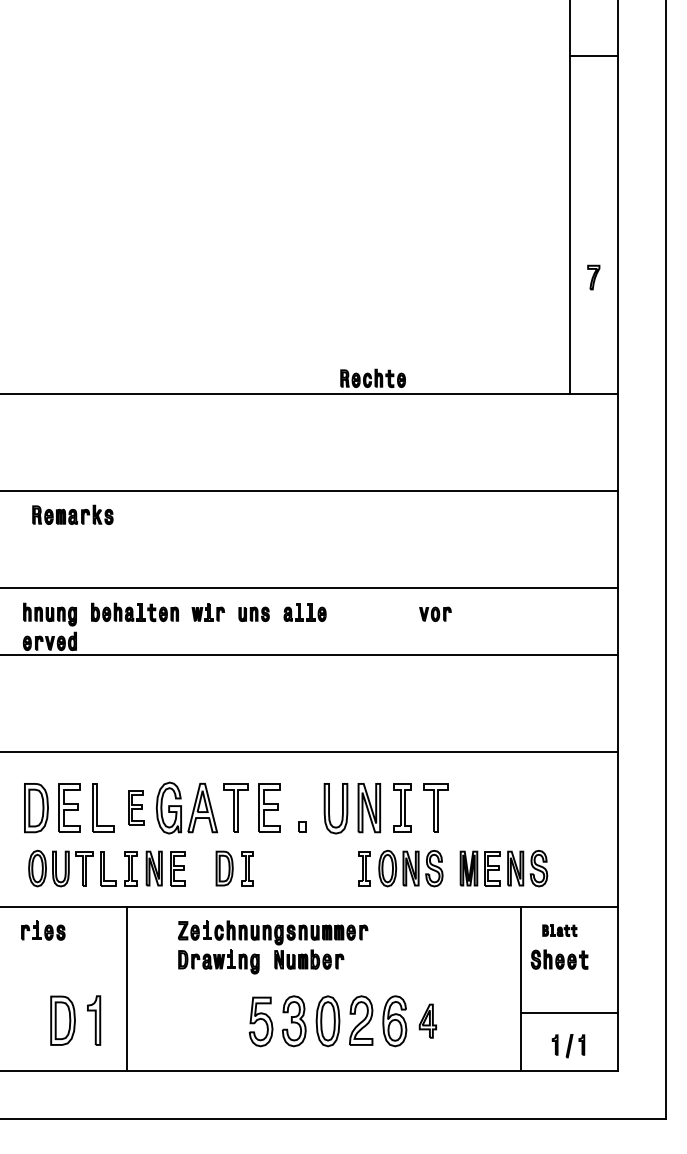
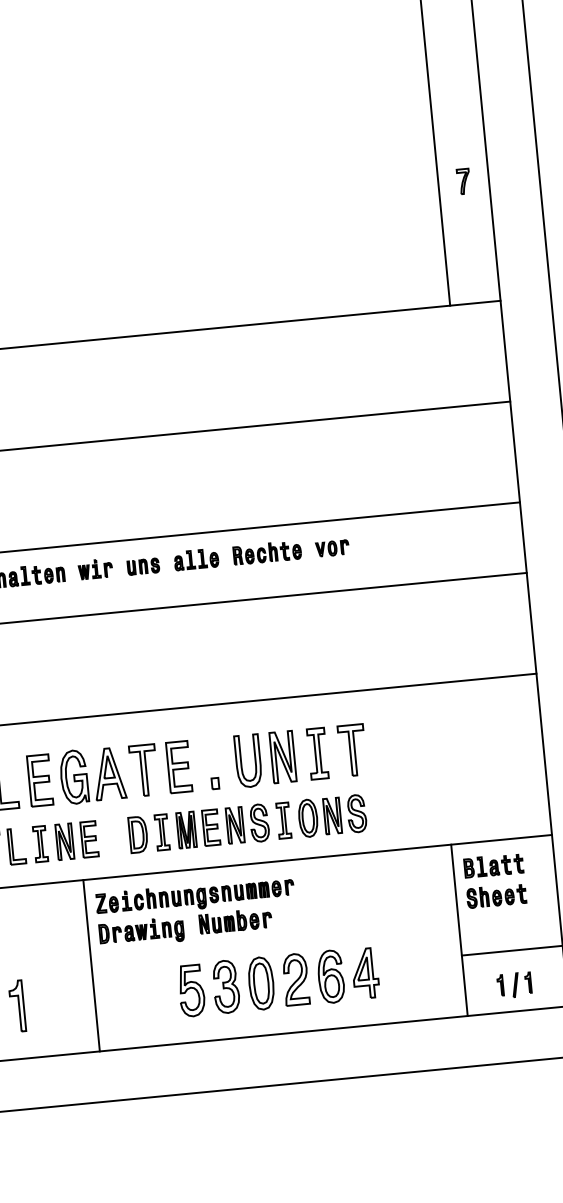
part: (372, 377) -> (266, 551), moved
part: (136, 807) -> (40, 779), size x1.43
part: (503, 868) -> (222, 826), moved
part: (559, 930) -> (493, 865), size x1.67
line: (127, 988) -> (91, 965), moved
part: (427, 1020) -> (364, 972), size x1.43

